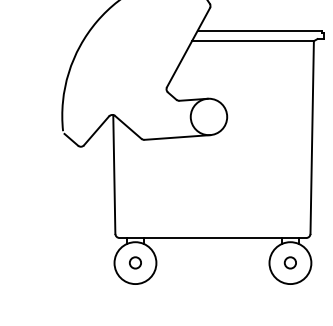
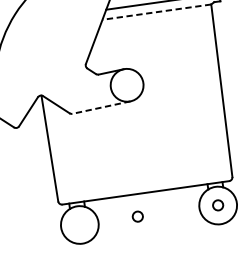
line: (252, 41) -> (156, 12), solid -> dashed
line: (177, 137) -> (101, 107), solid -> dashed
circle: (135, 262) -> (137, 216), moved

